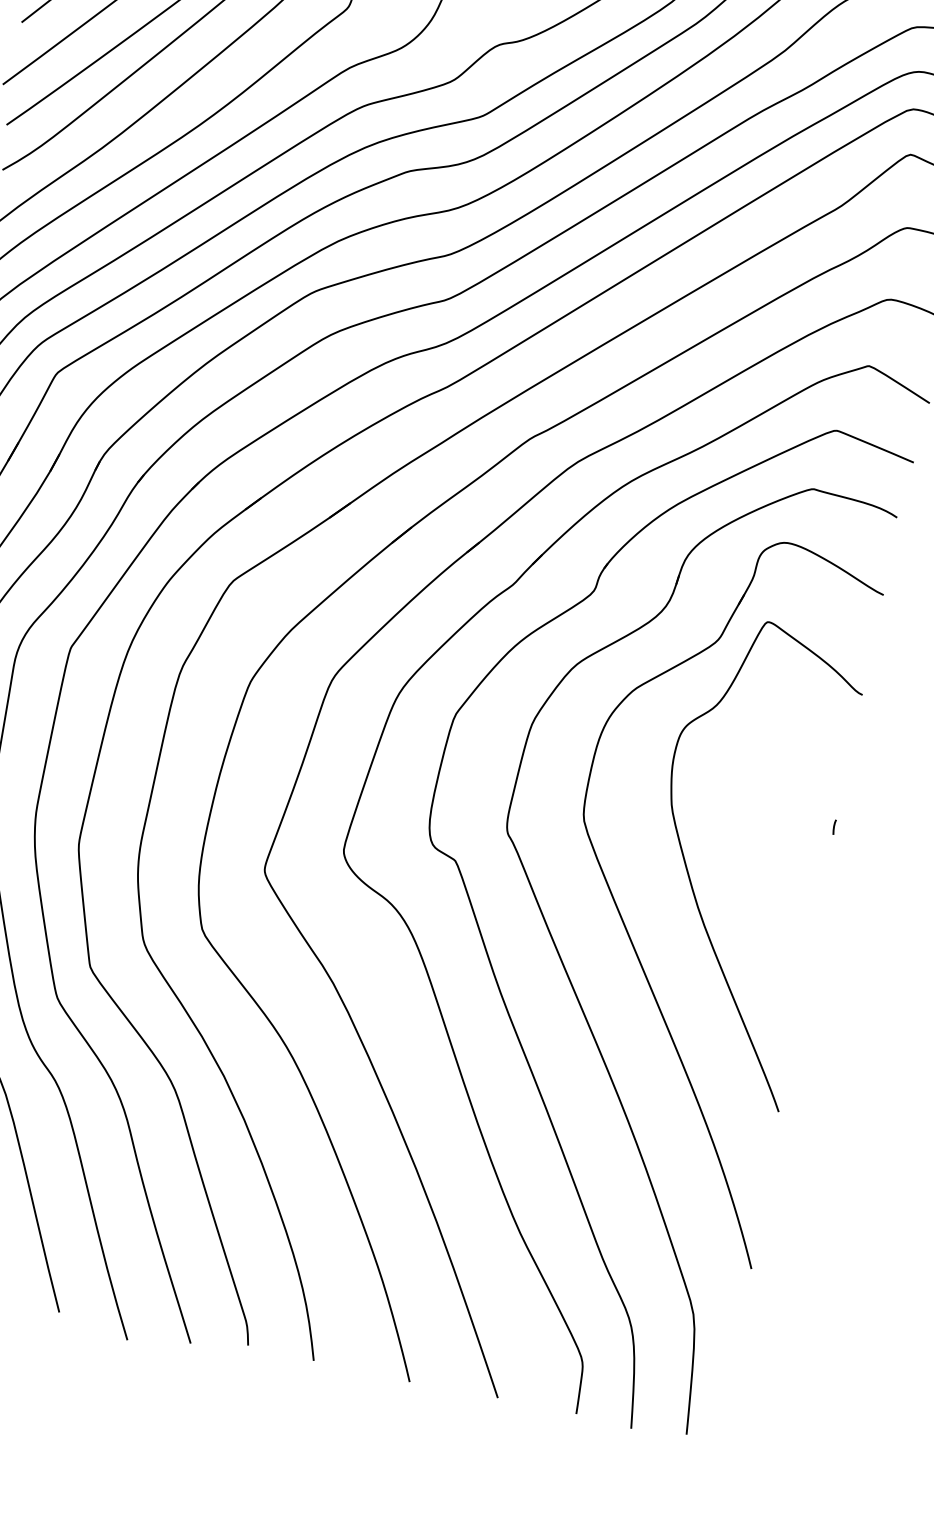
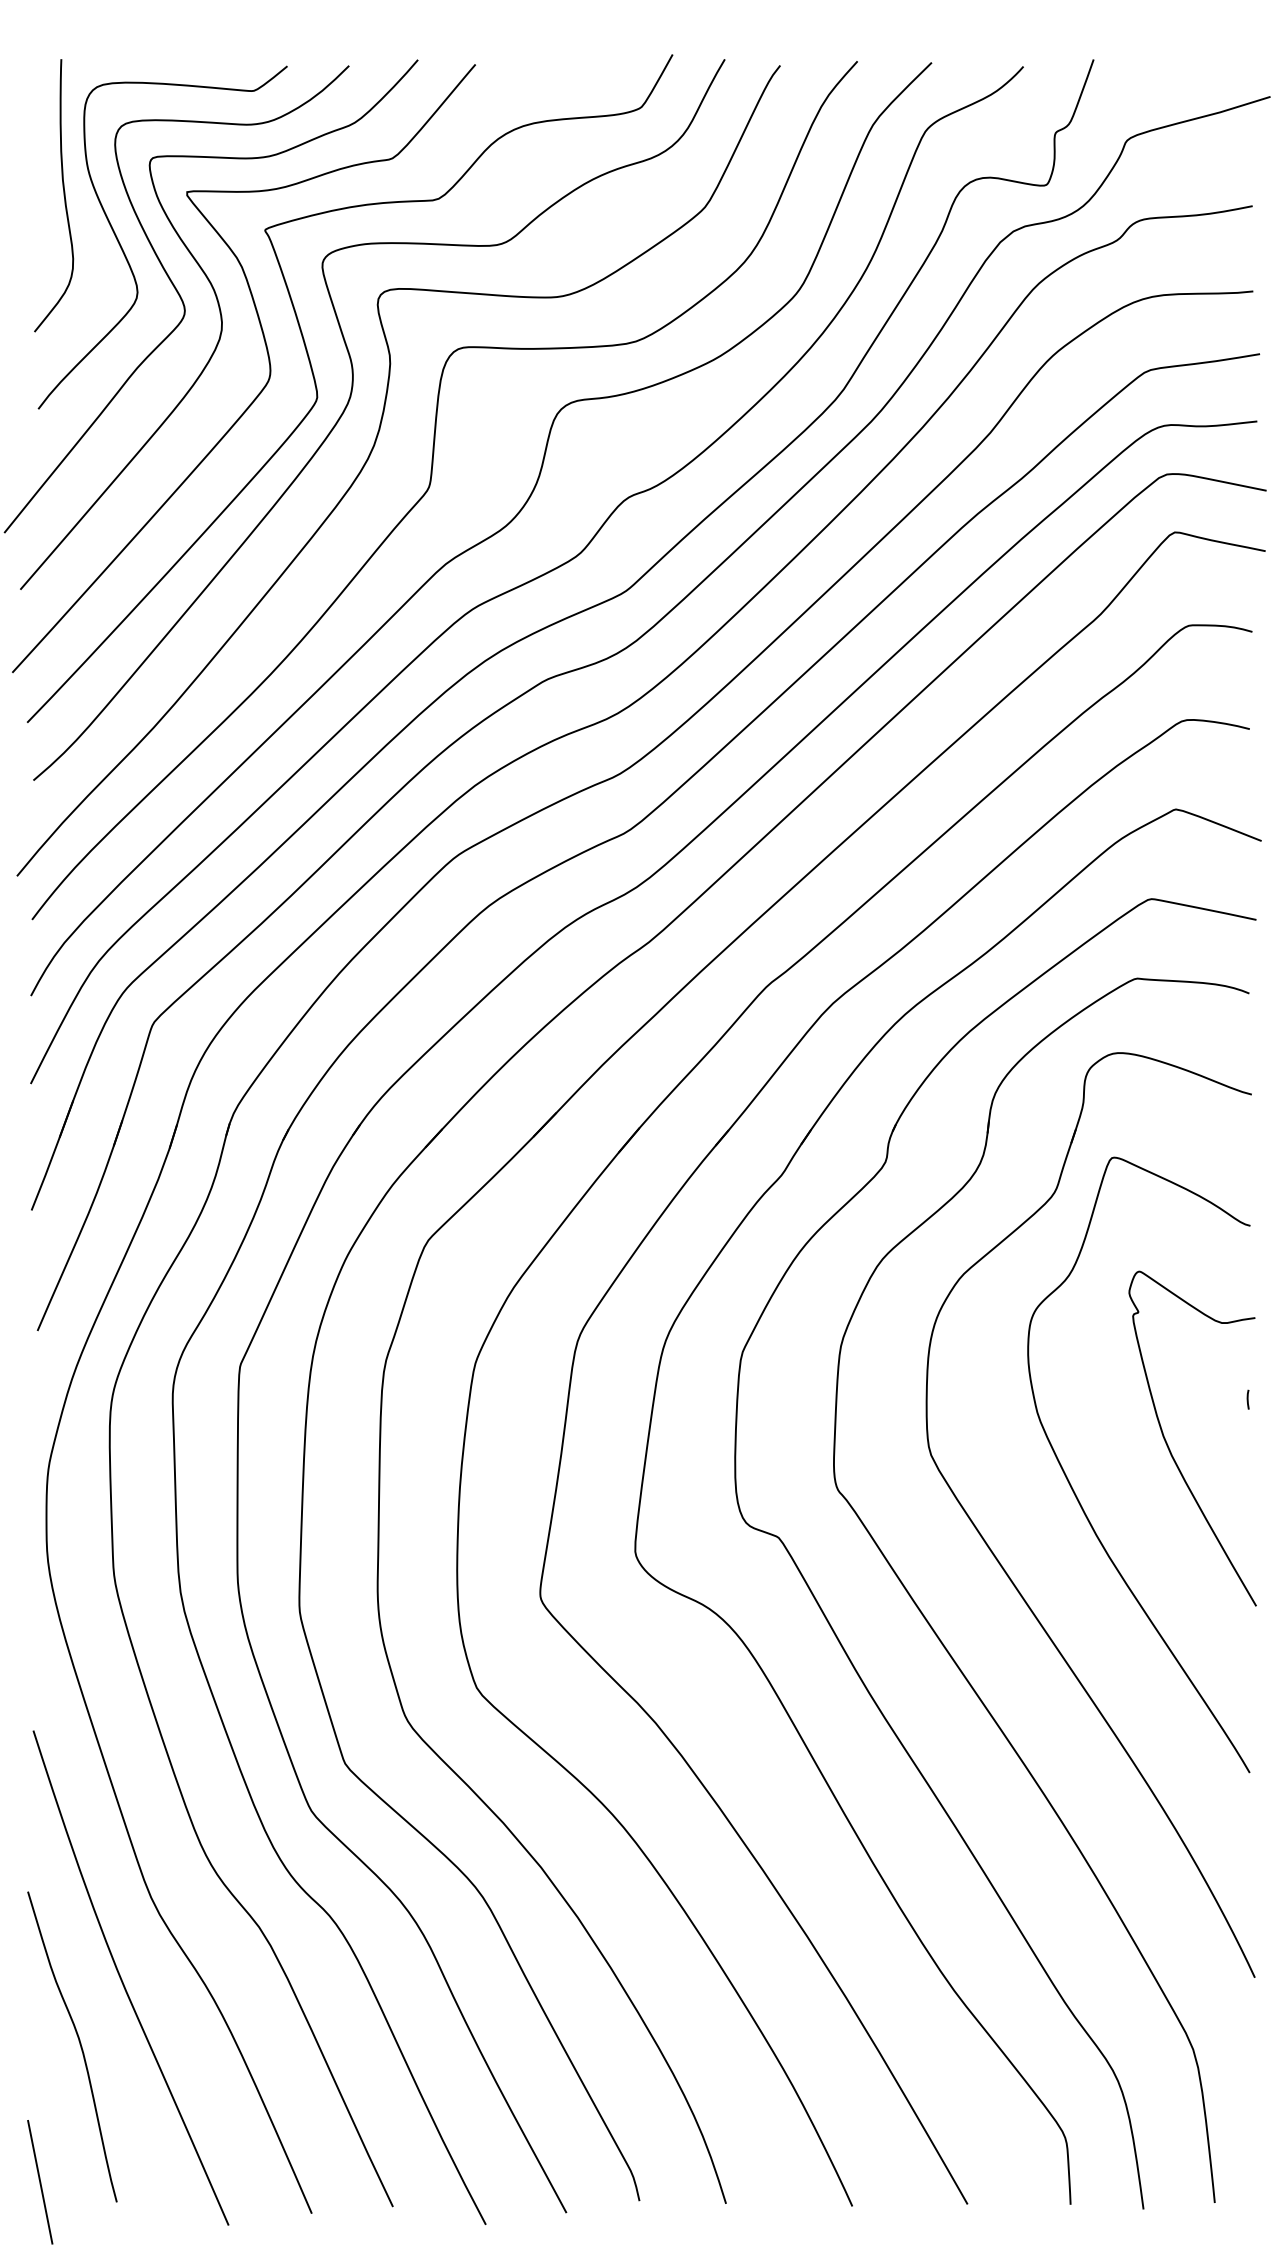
curve: (767, 853) -> (1170, 1449), added

